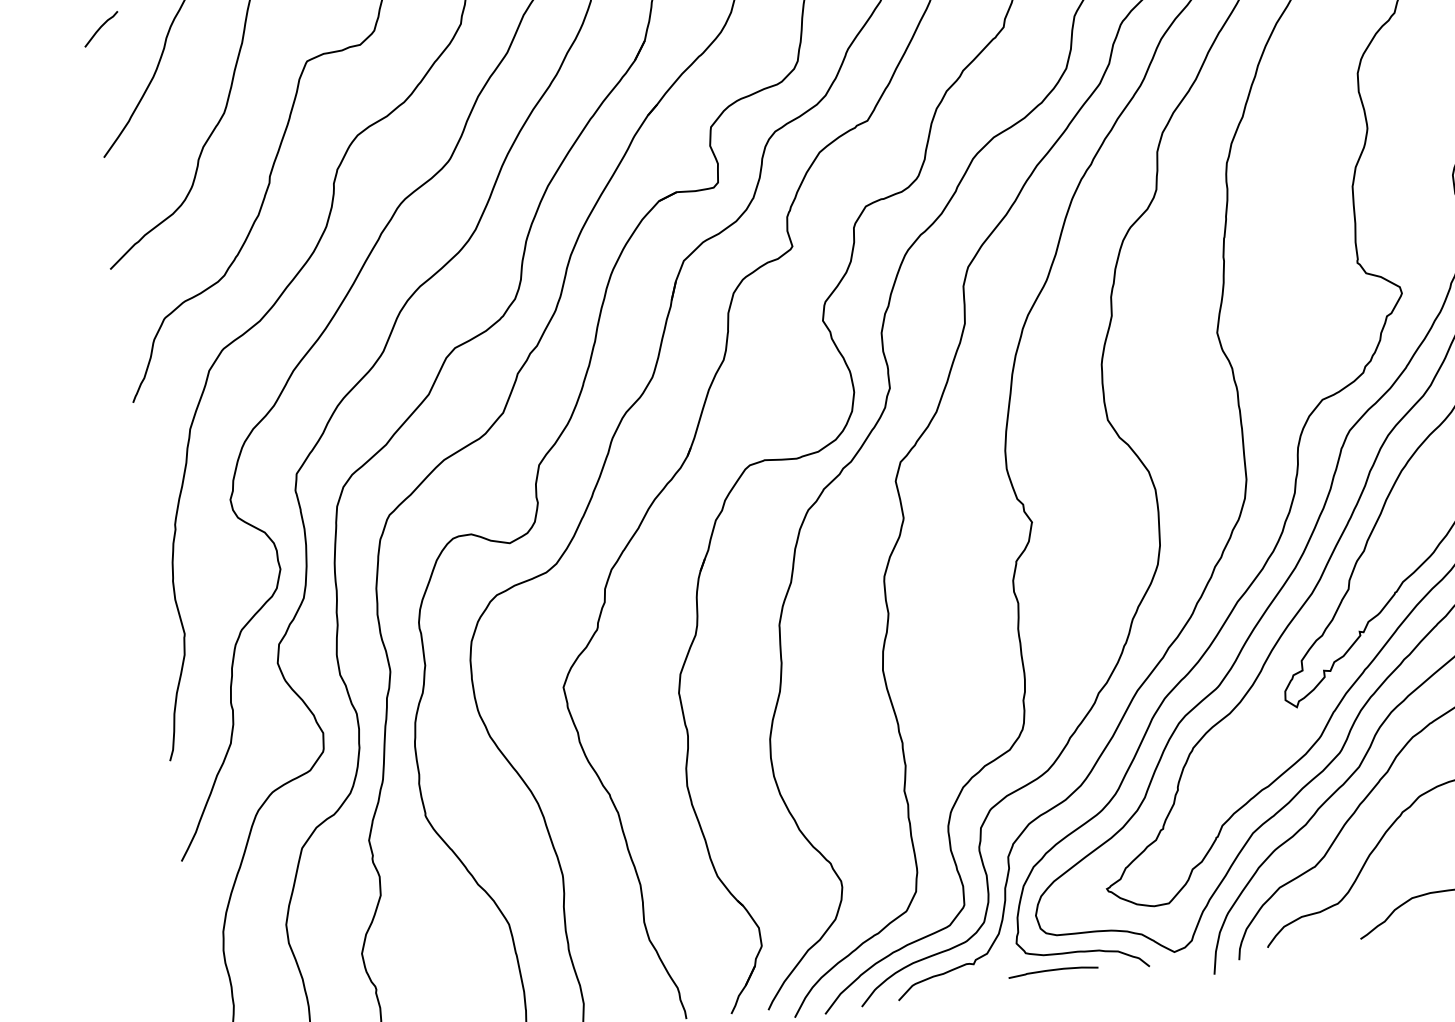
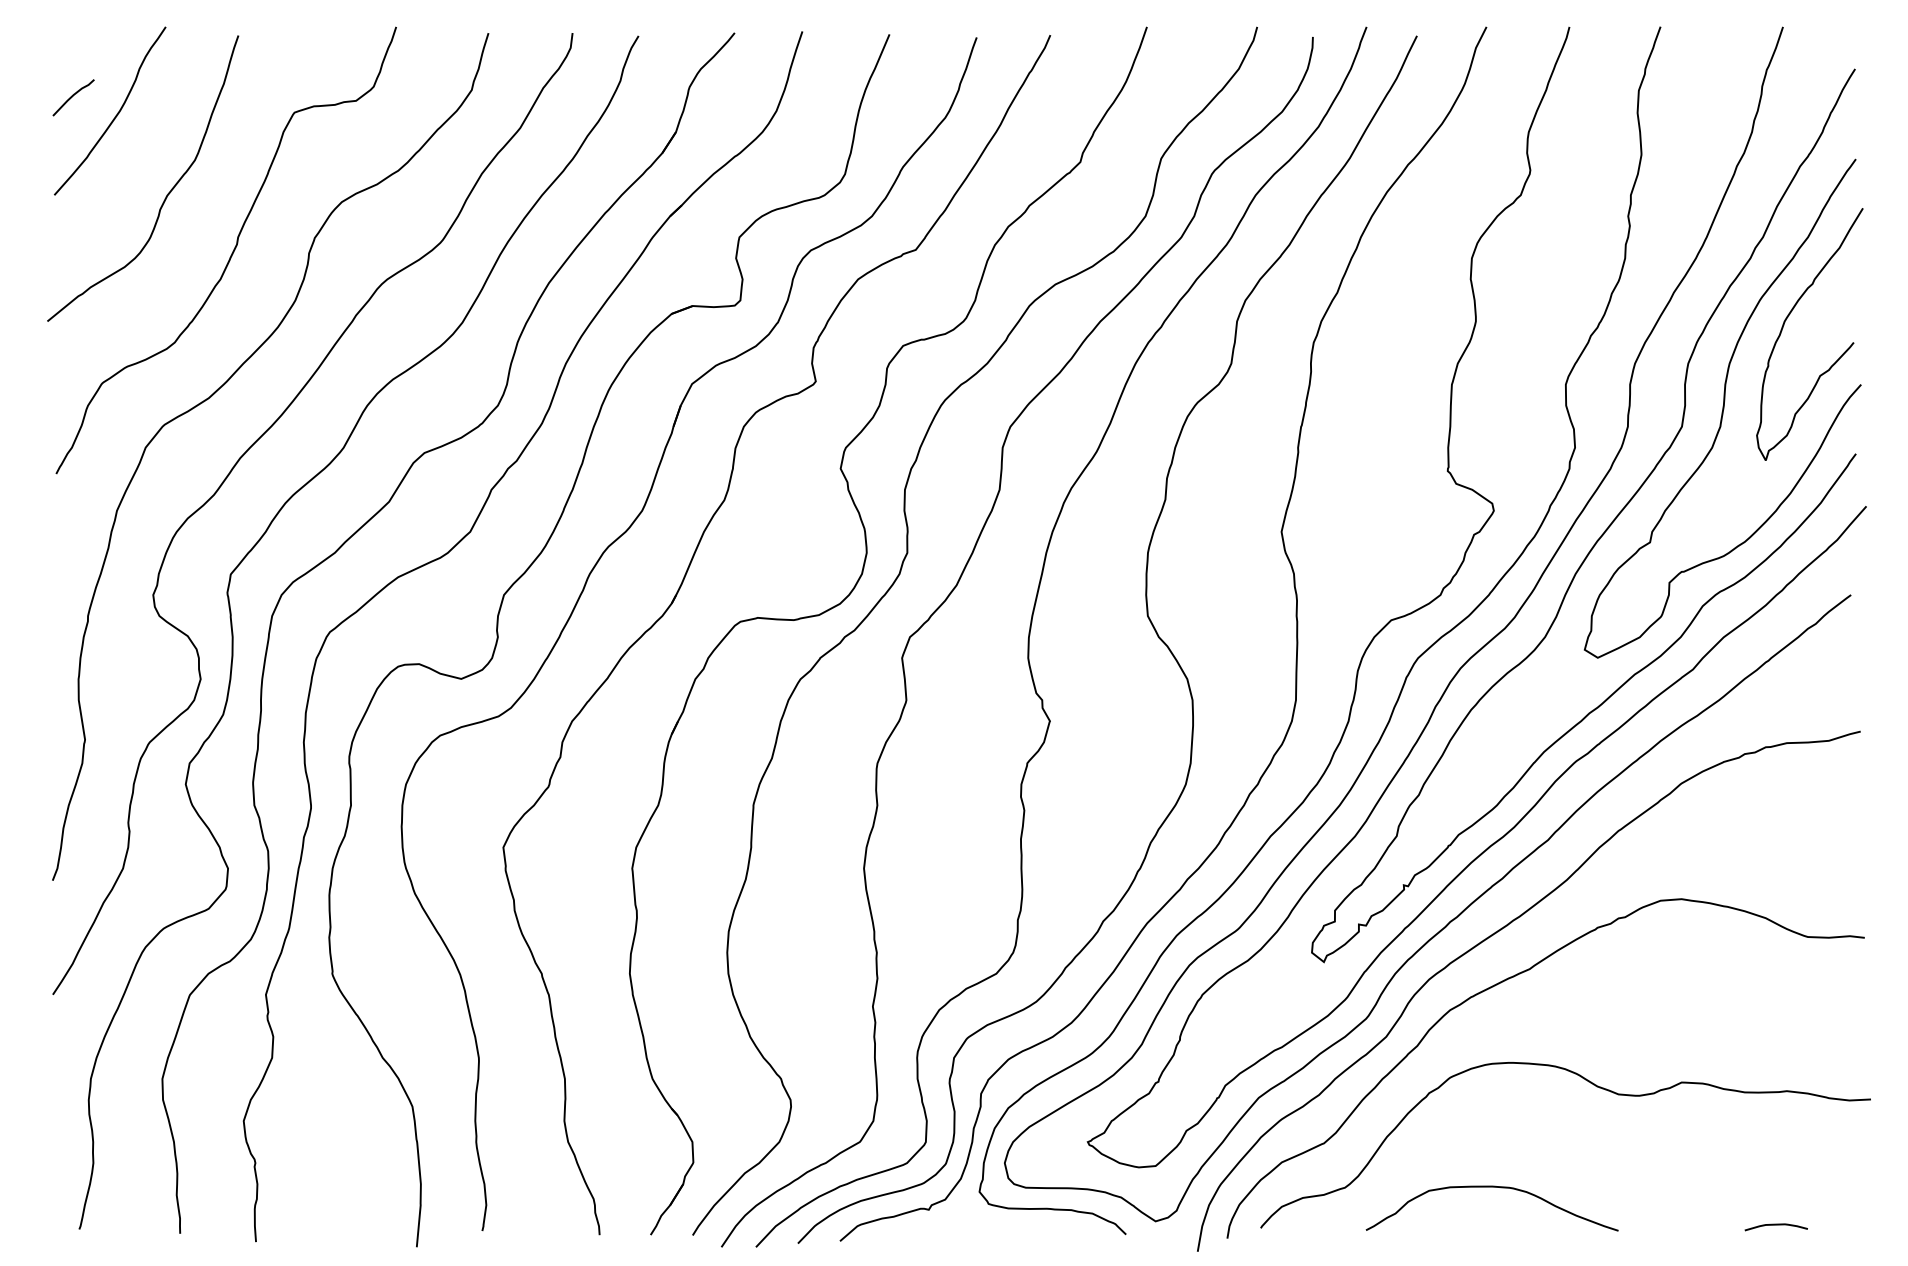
curve: (101, 28) -> (73, 96), moved
curve: (1053, 971) -> (1017, 1227), removed

